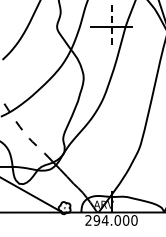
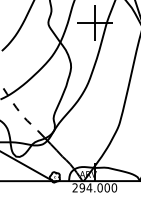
line: (111, 27) -> (94, 23), dashed -> solid

